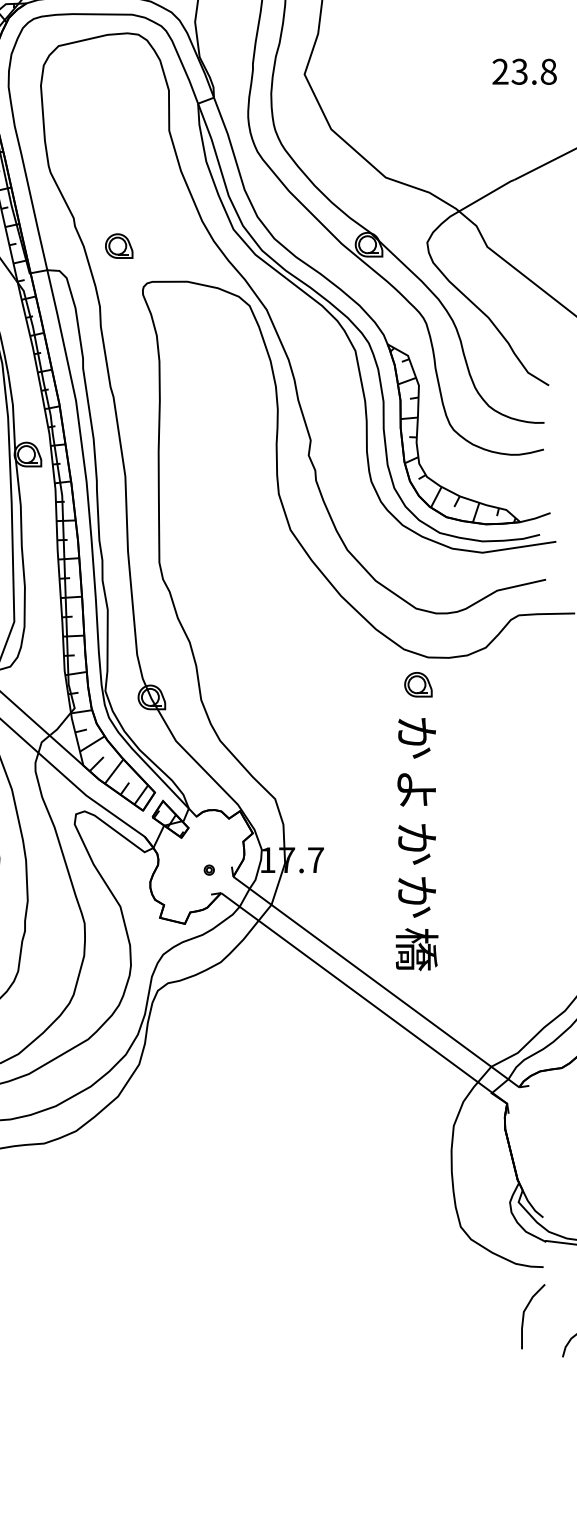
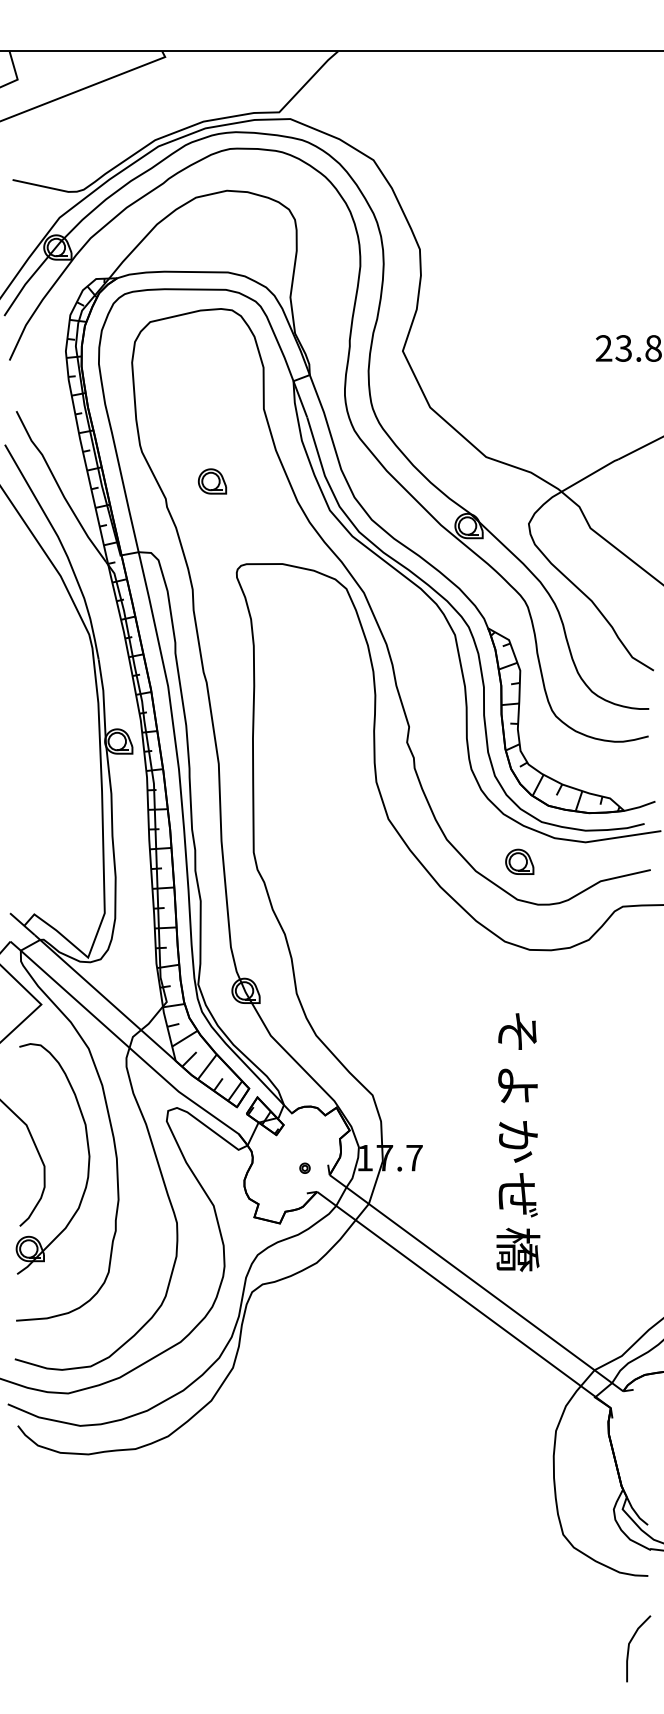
part: (119, 246) -> (212, 481), moved
part: (418, 684) -> (519, 861), moved
text: (416, 737) -> (517, 1032), か -> そ
text: (416, 896) -> (517, 1195), か -> ぜ
line: (524, 1316) -> (629, 1648), moved

